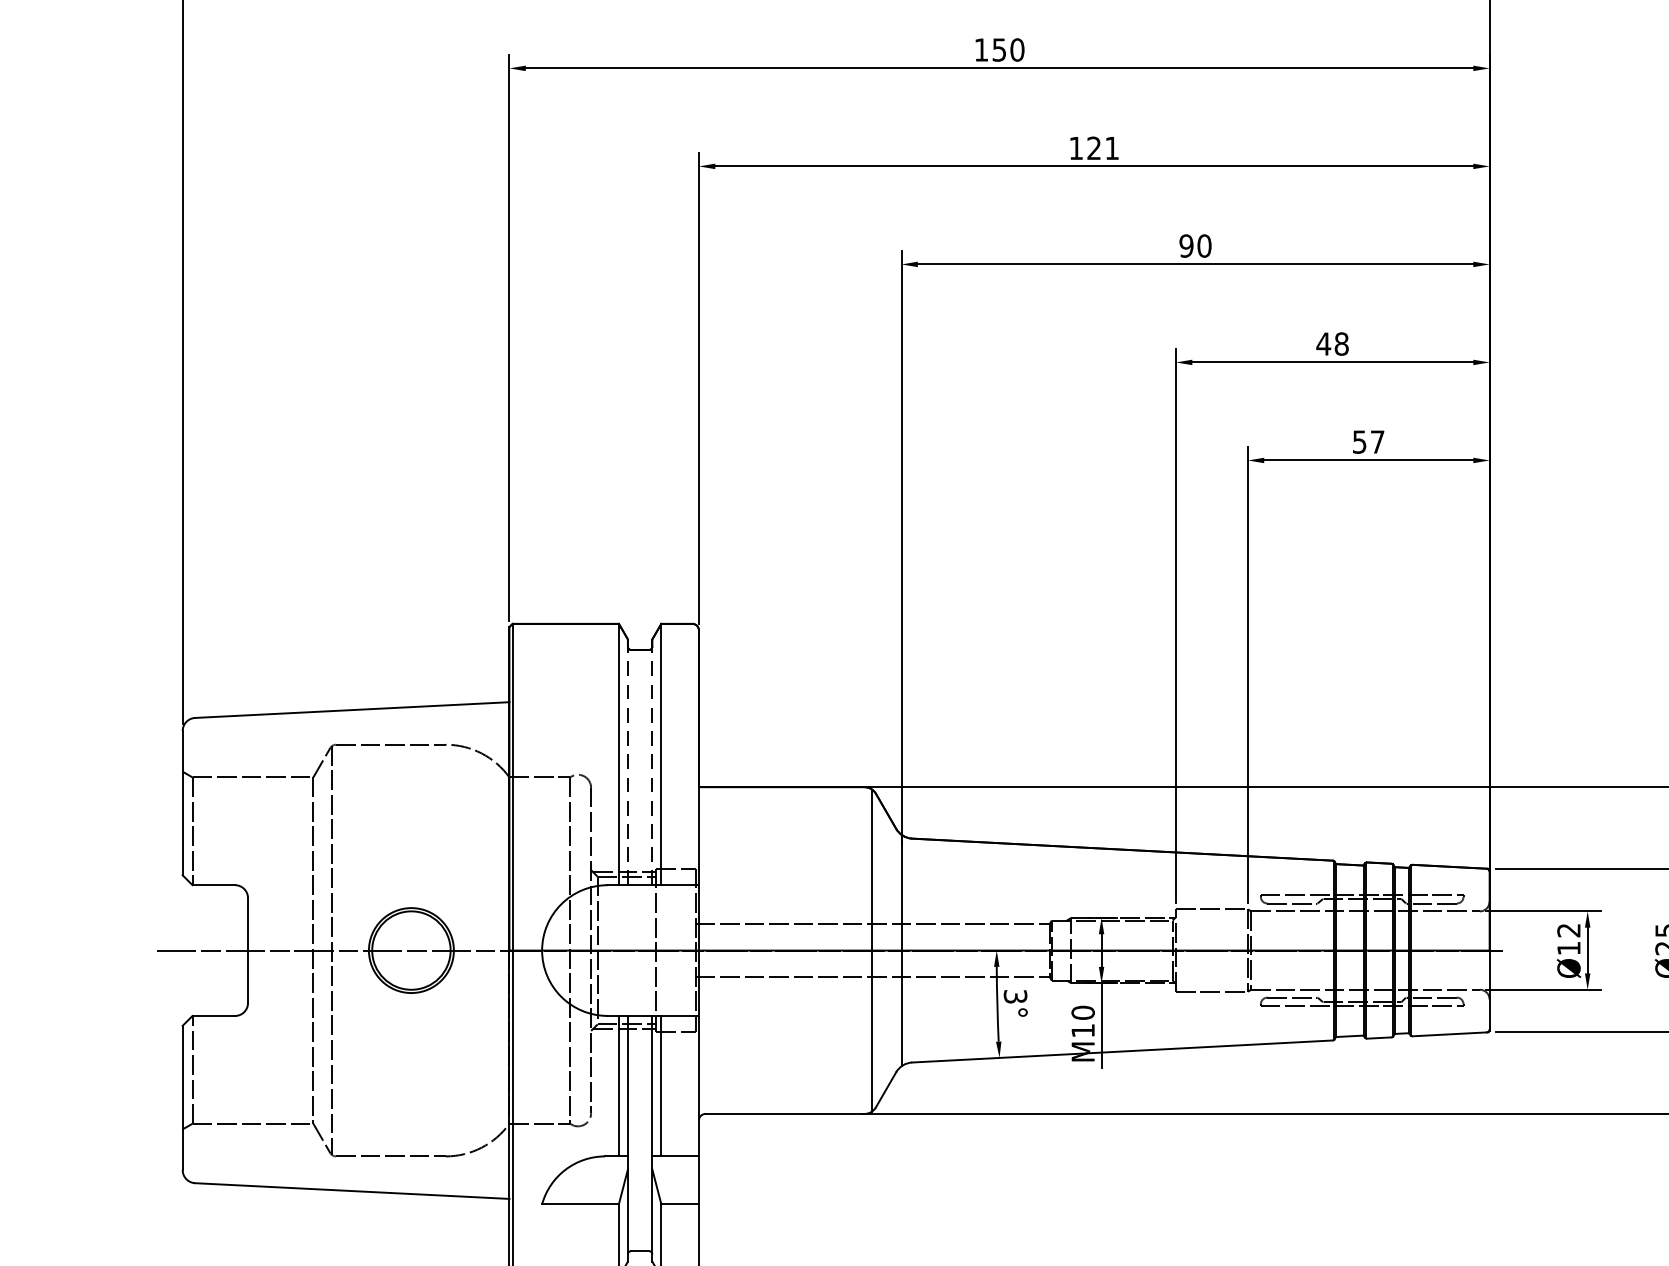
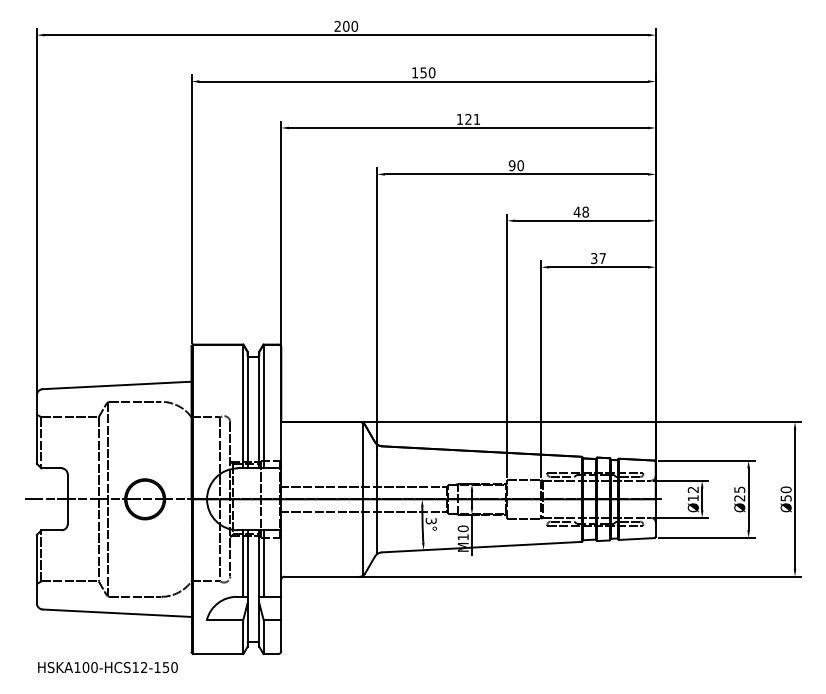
text: (1360, 442) -> (594, 258), 57 -> 37
line: (627, 760) -> (247, 409), dashed -> solid
line: (652, 760) -> (259, 409), dashed -> solid

